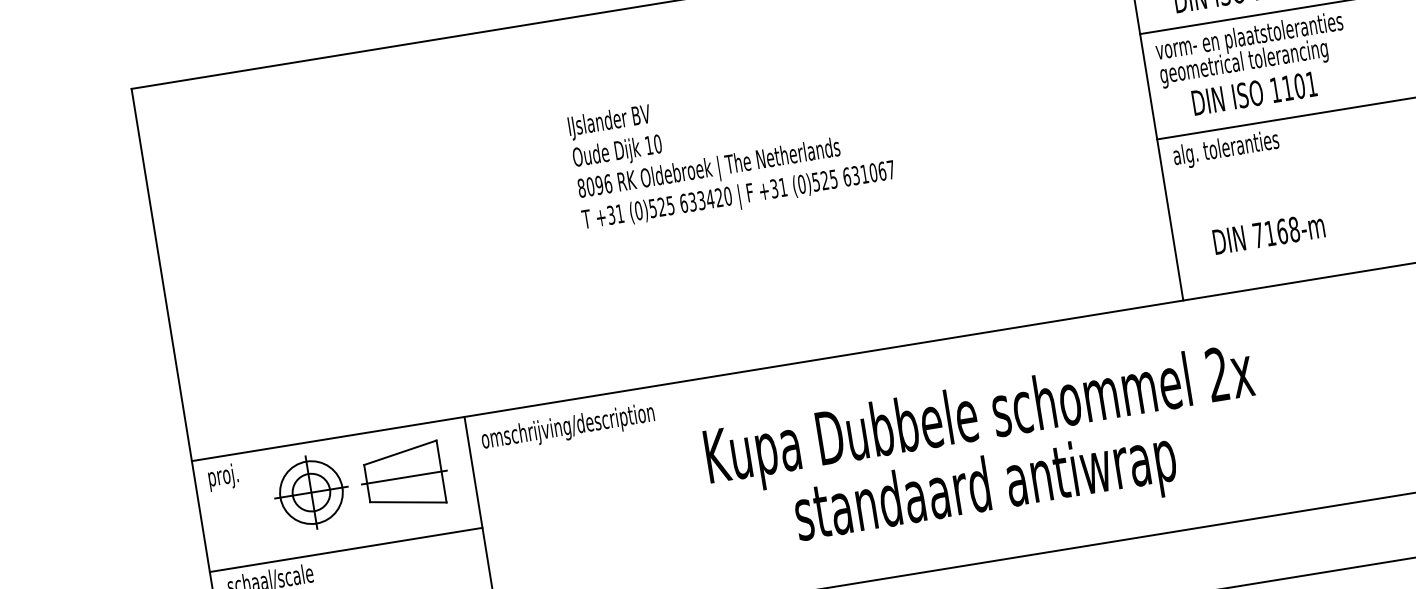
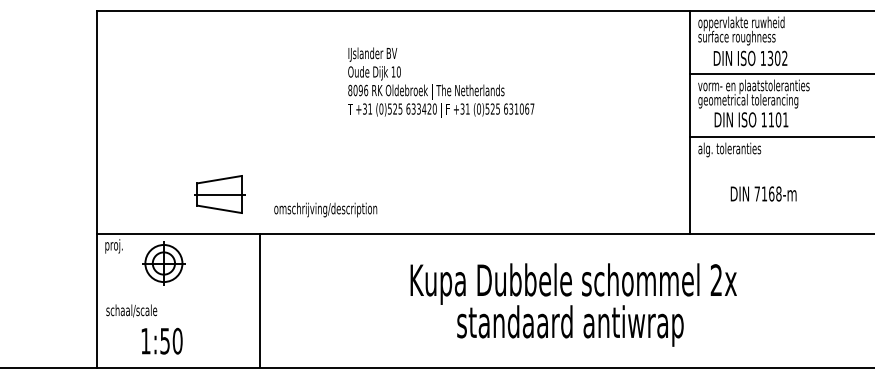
text: (732, 150) -> (441, 82), moved
text: (1268, 232) -> (763, 193), moved
text: (567, 427) -> (325, 209), moved
text: (985, 453) -> (573, 304), moved
part: (404, 477) -> (219, 194), moved
line: (345, 550) -> (178, 300), removed

